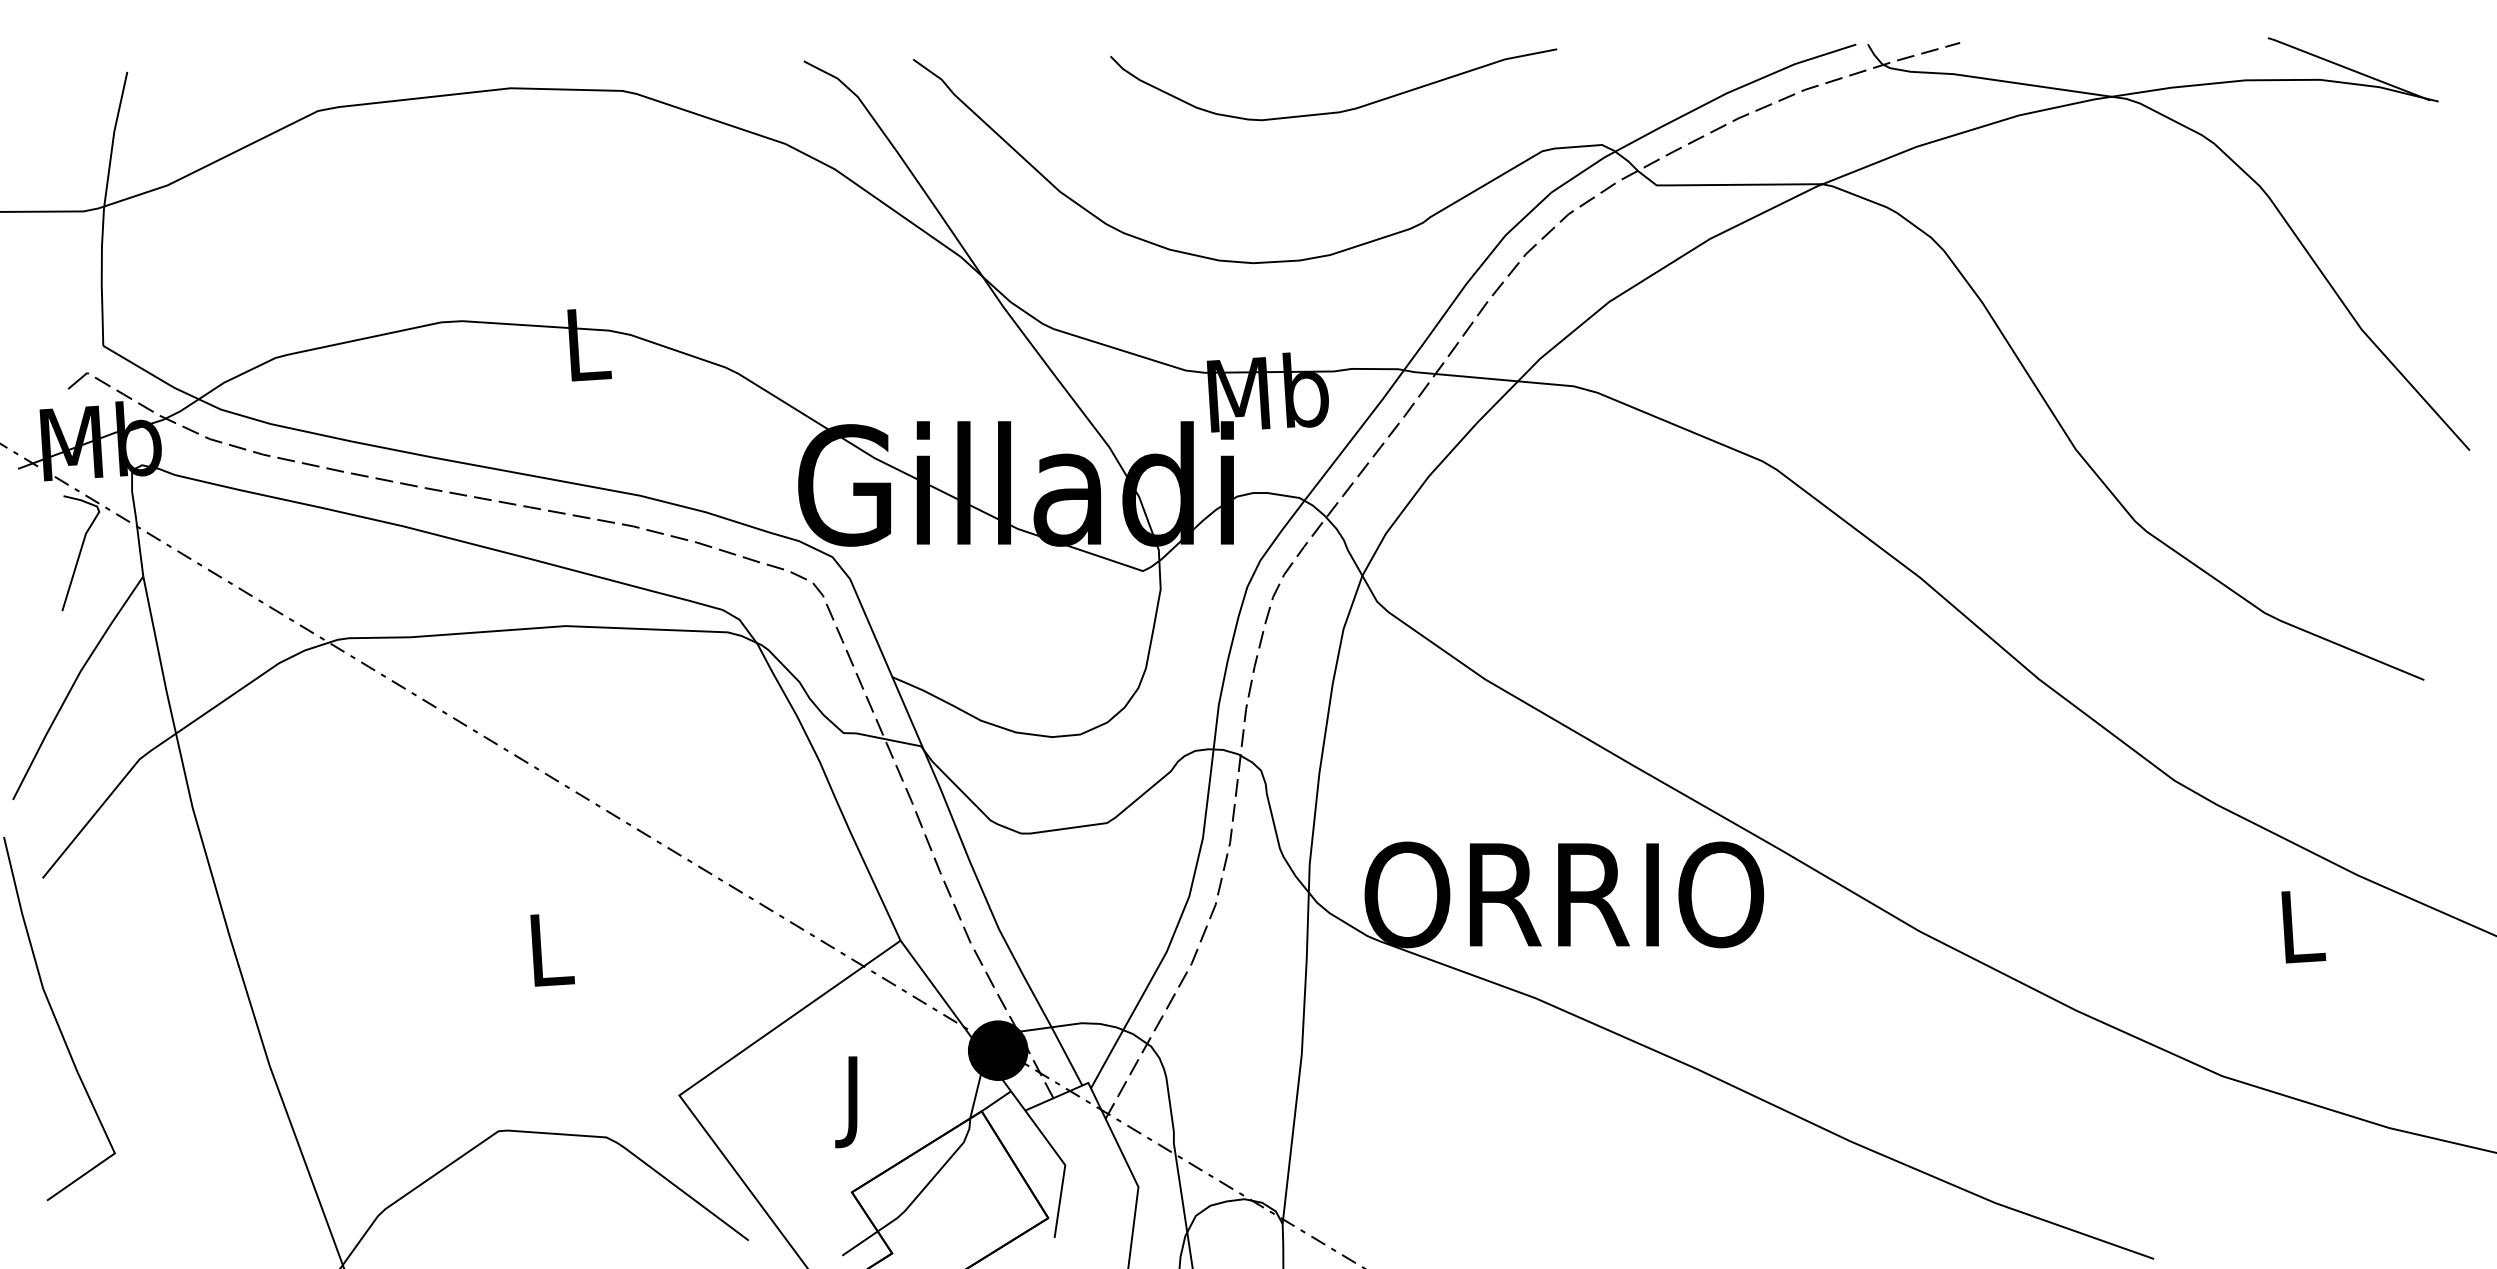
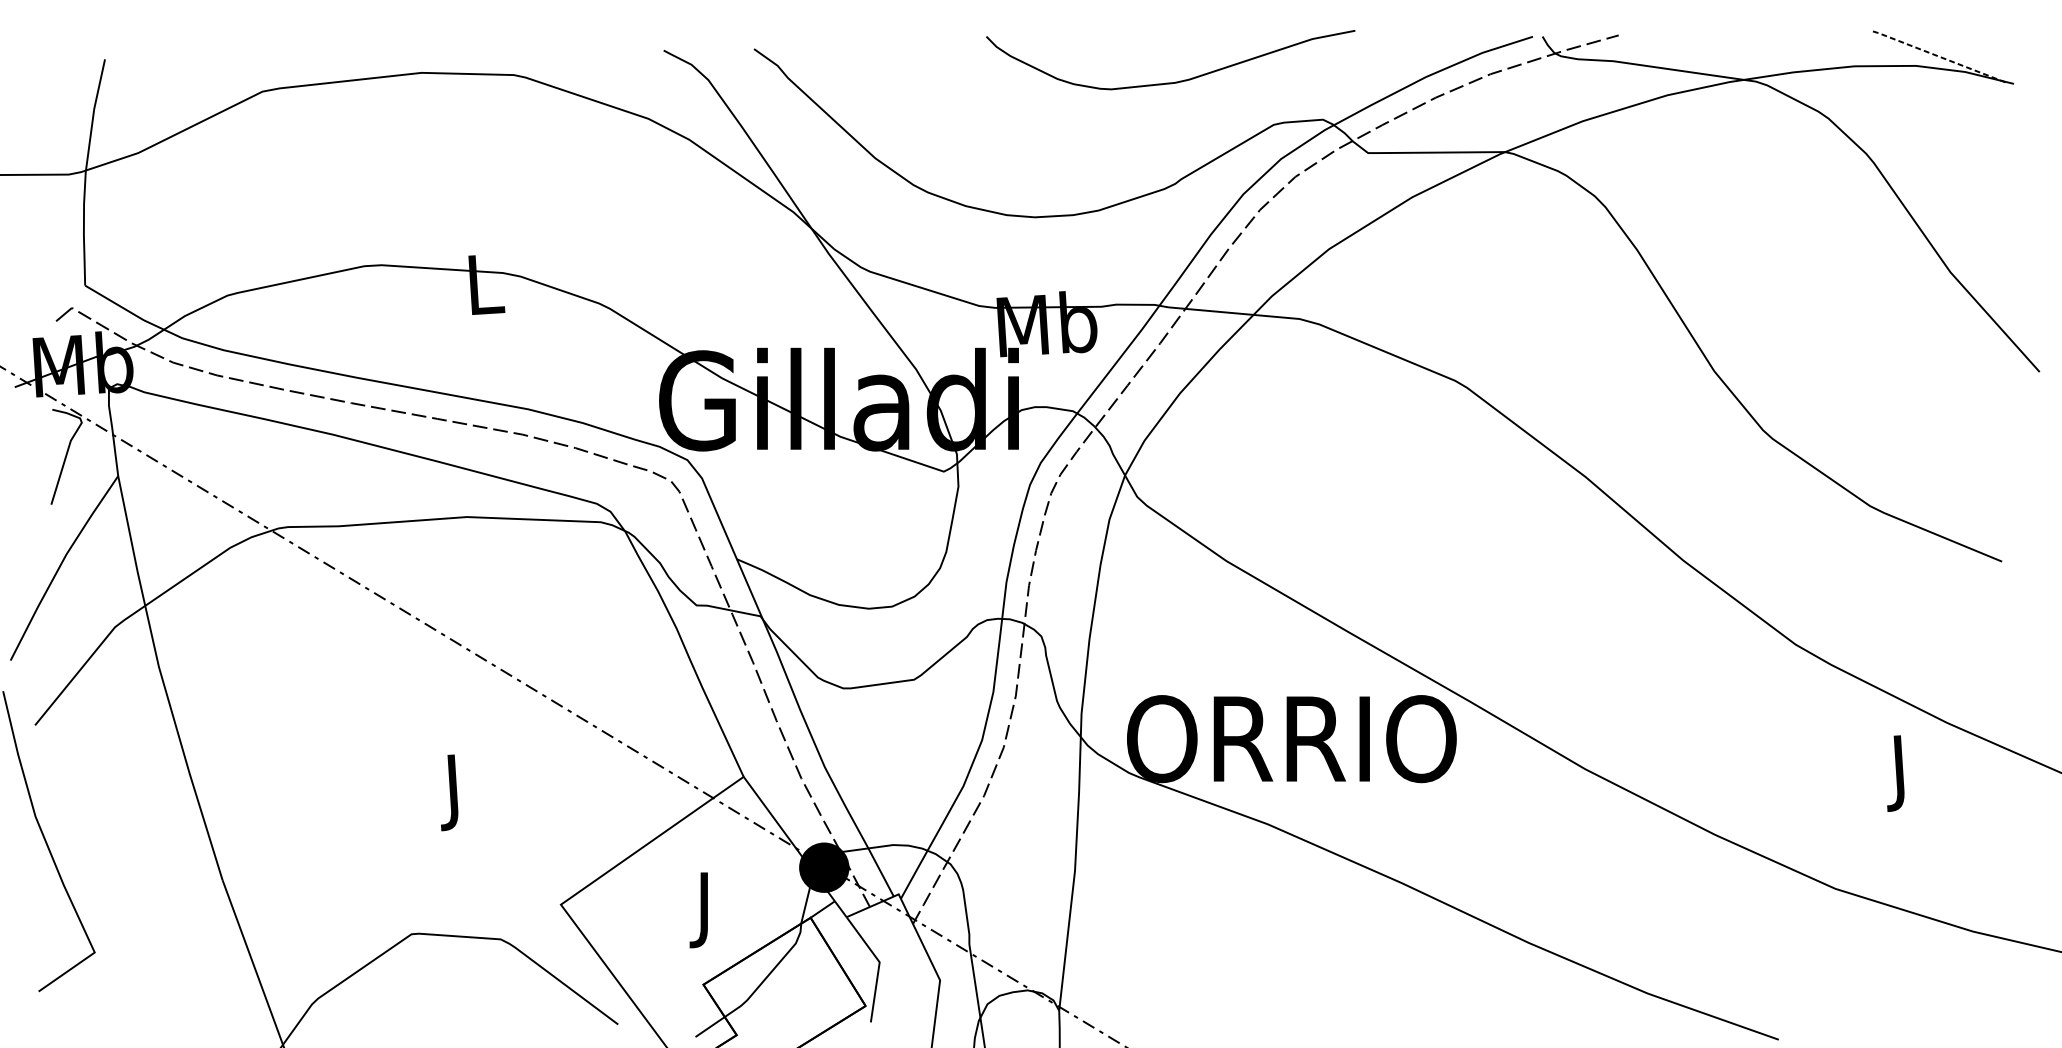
line: (2348, 68) -> (1939, 56), solid -> dashed
curve: (1334, 111) -> (1171, 82), moved
text: (2303, 936) -> (1902, 773), L -> J
text: (552, 959) -> (456, 792), L -> J

